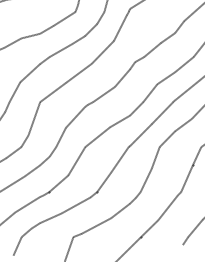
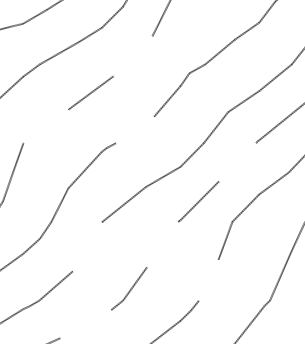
line: (102, 51) -> (132, 54), removed
line: (52, 92) -> (44, 126), removed
line: (103, 94) -> (134, 129), removed
line: (162, 113) -> (237, 163), removed
line: (119, 159) -> (162, 243), removed
line: (76, 161) -> (86, 247), removed
line: (145, 180) -> (207, 280), removed
line: (75, 205) -> (85, 324), removed

